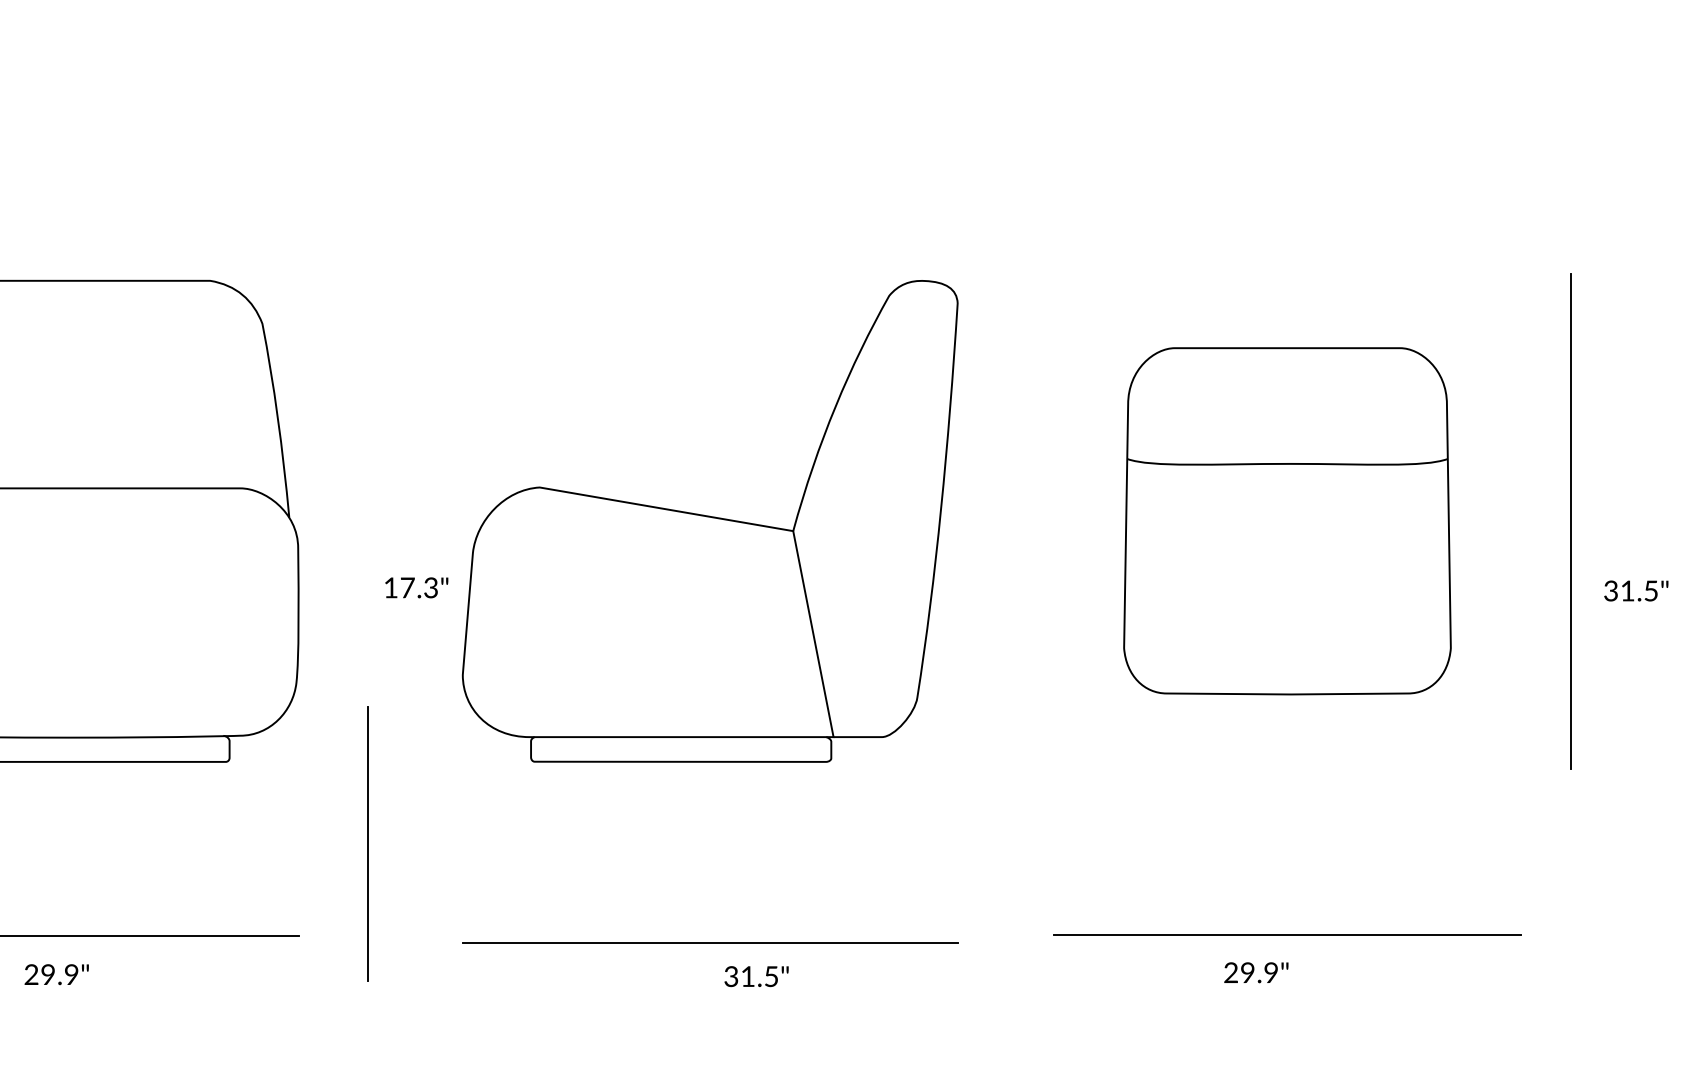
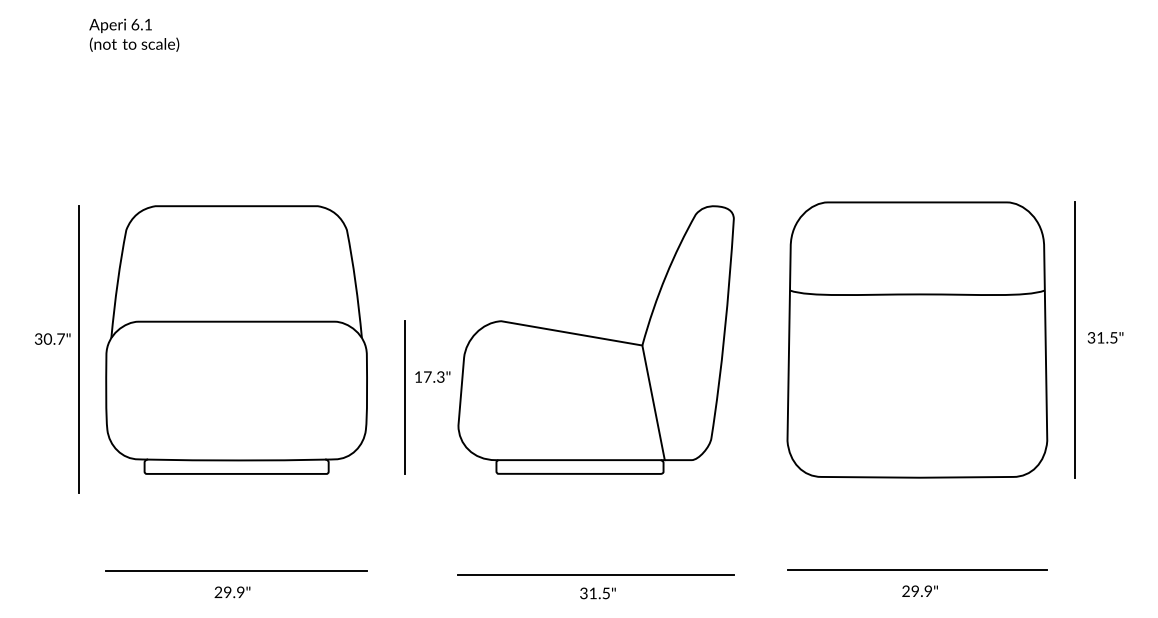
part: (1287, 520) -> (917, 339), size x1.43
text: (1636, 590) -> (1105, 337), moved
line: (365, 843) -> (404, 397), moved
text: (1255, 971) -> (919, 590), moved
text: (755, 976) -> (597, 593), moved

